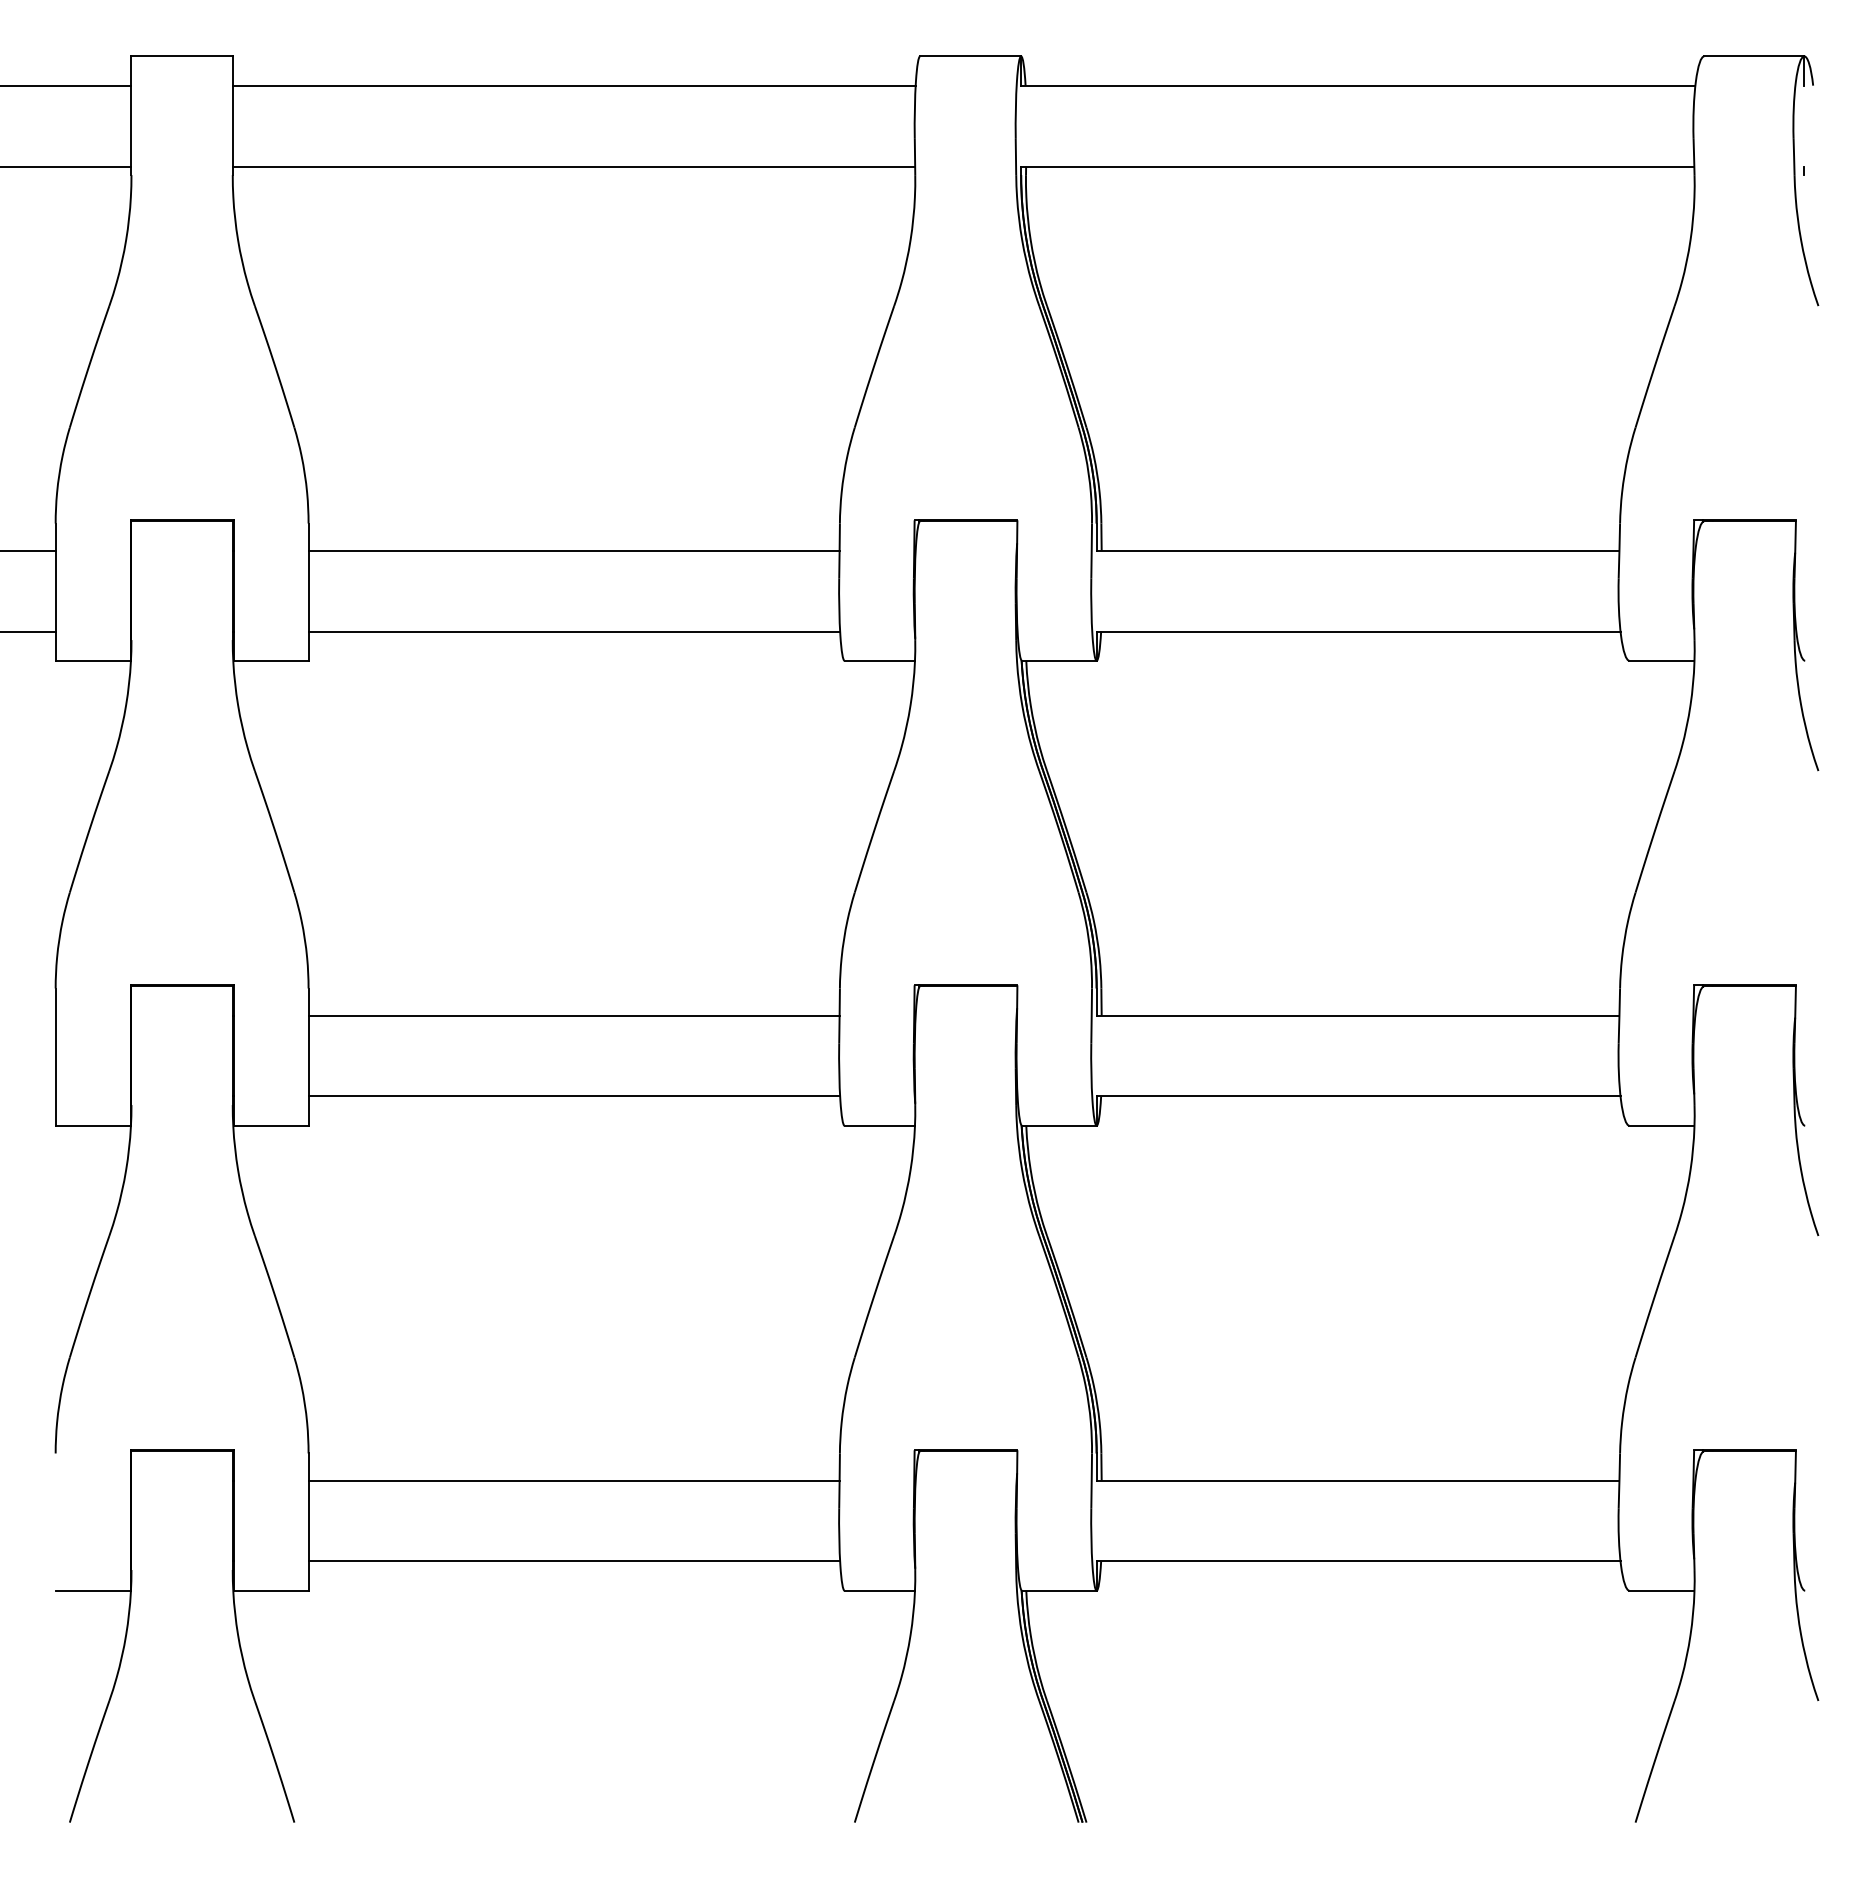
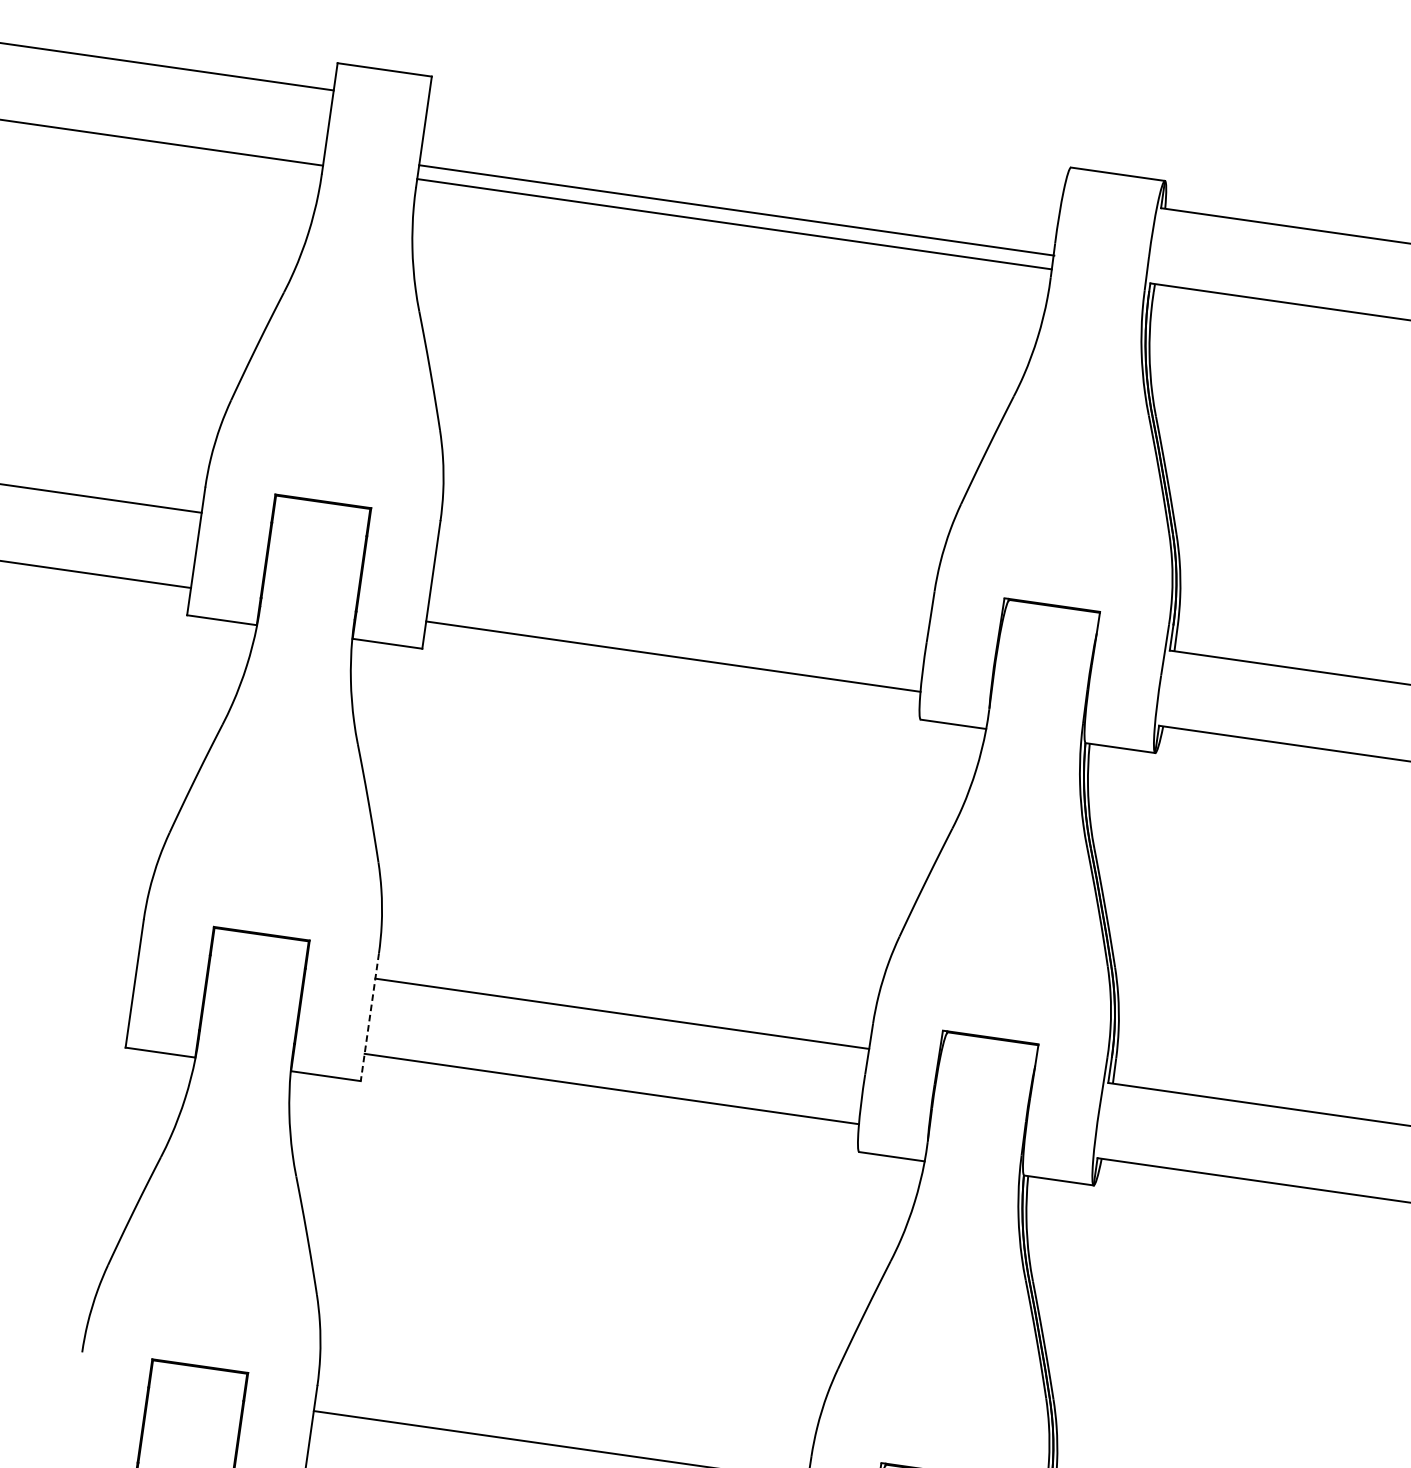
line: (573, 85) -> (736, 210), moved
line: (573, 550) -> (683, 581), removed
line: (308, 1057) -> (369, 1017), solid -> dashed

